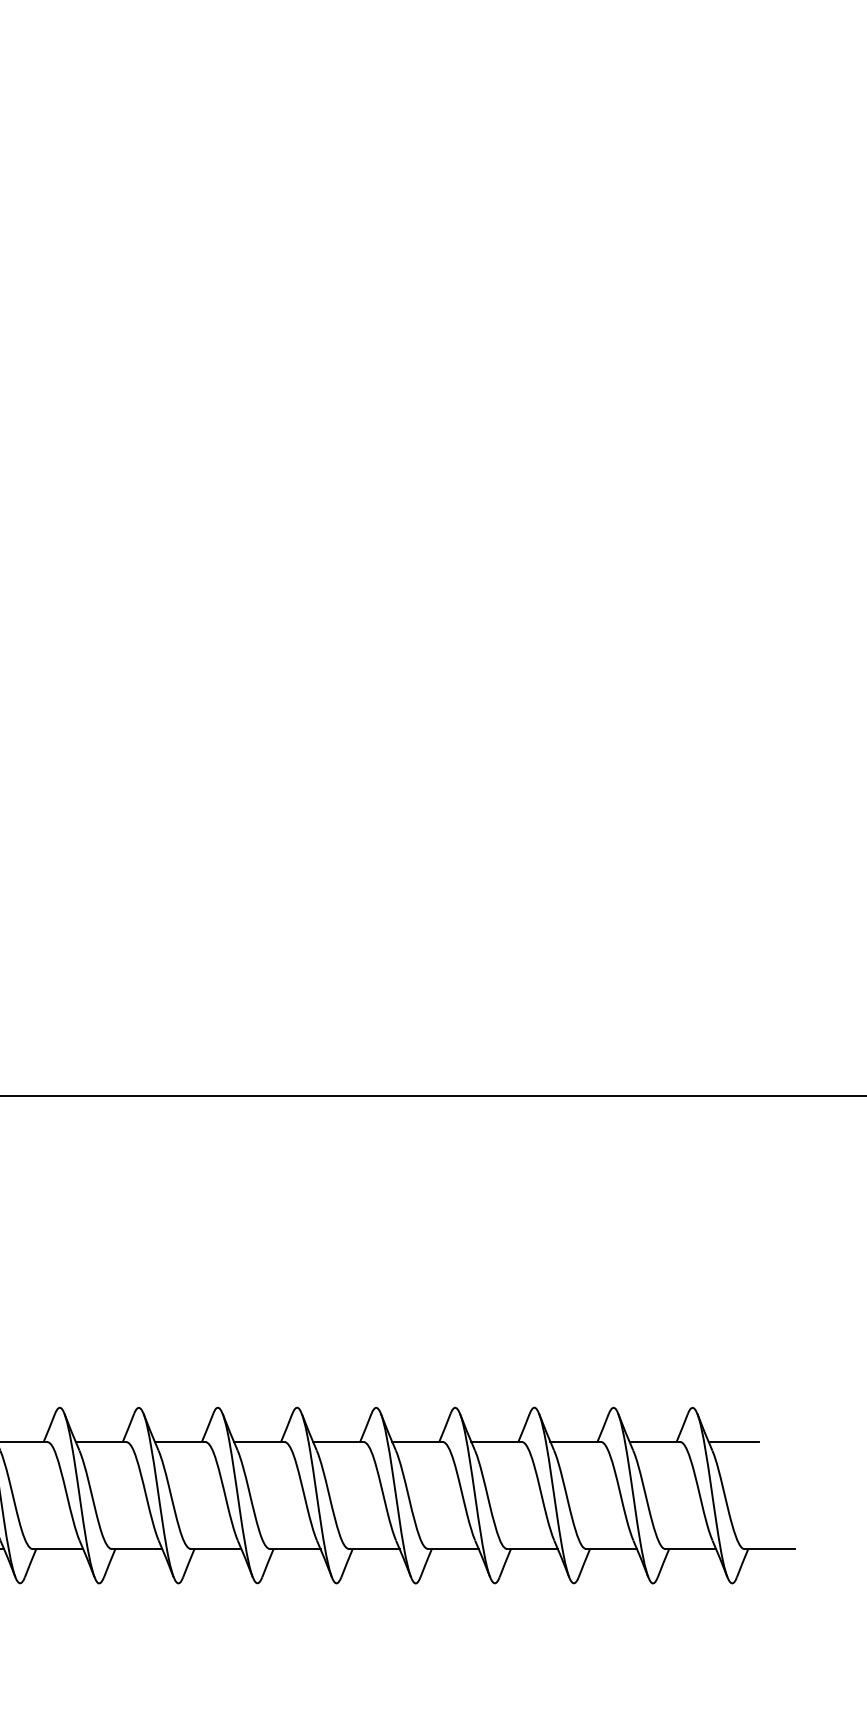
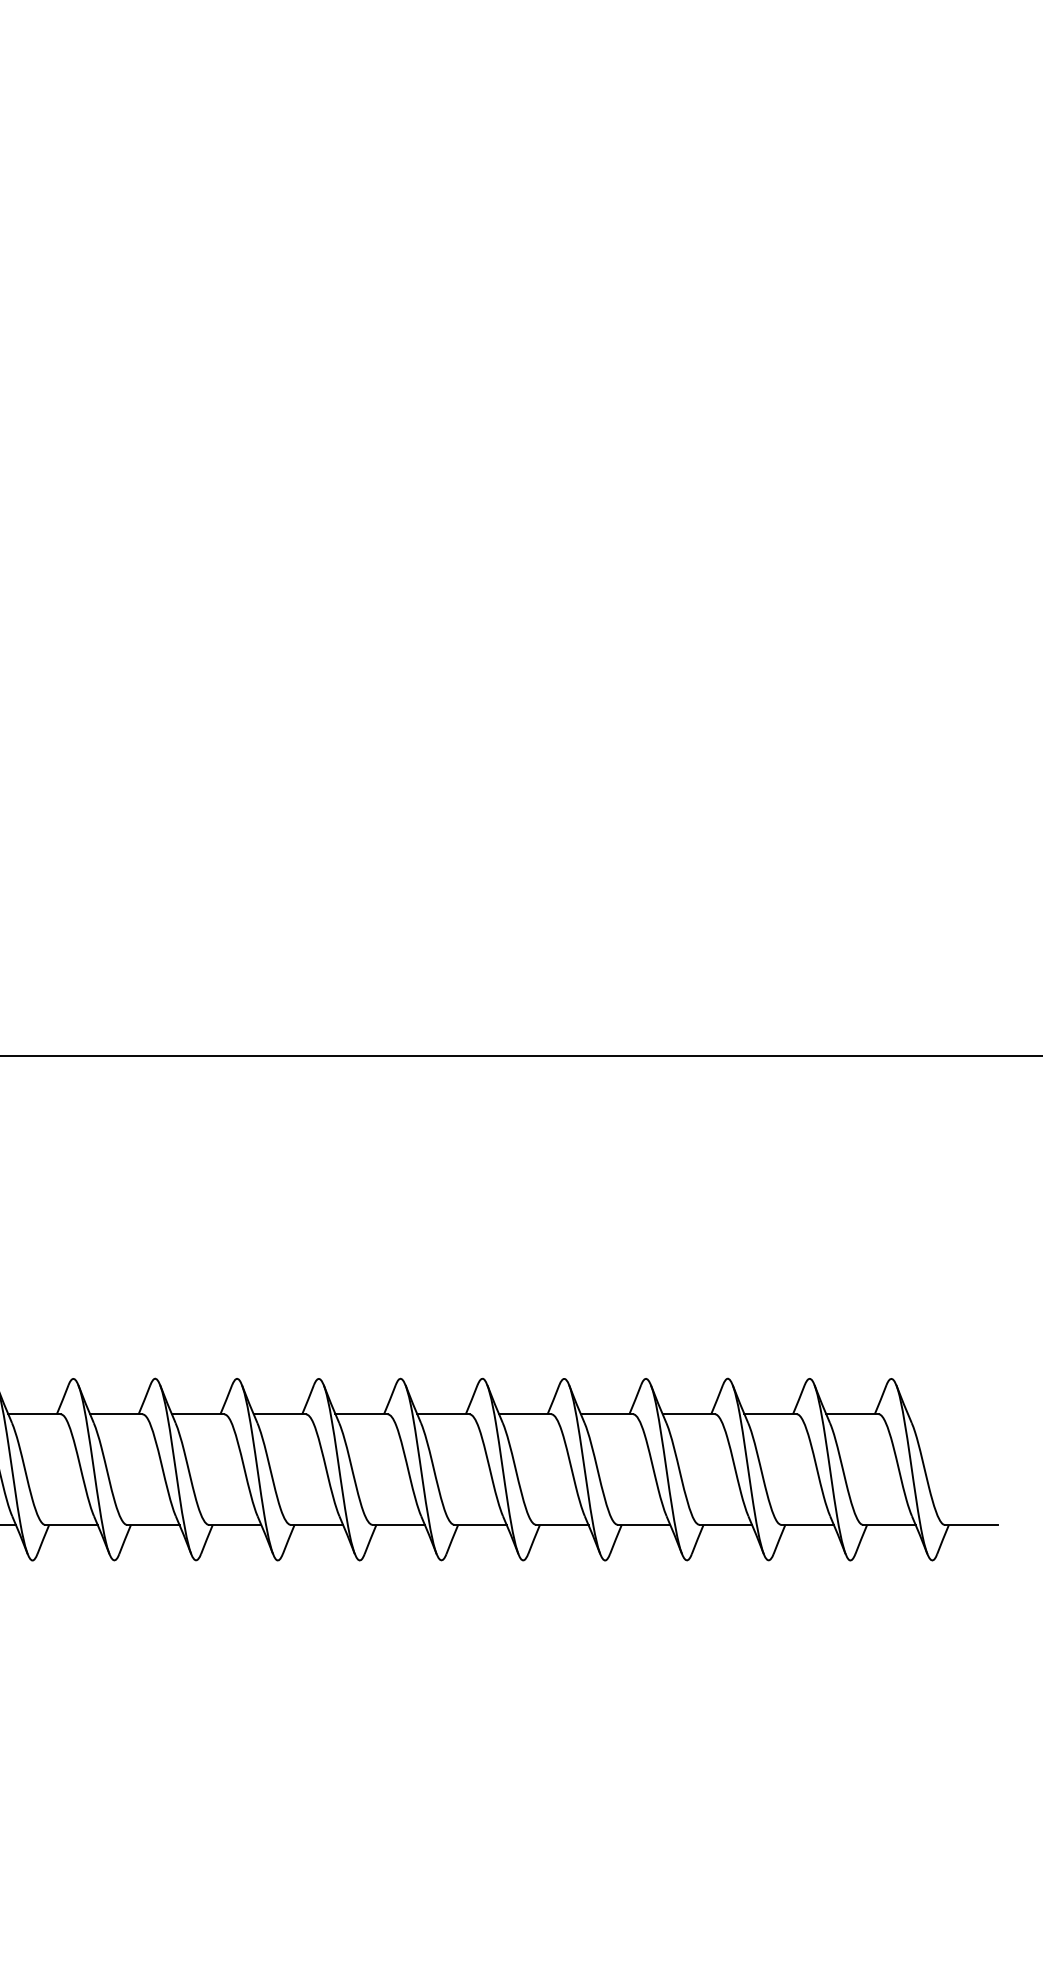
line: (734, 1442) -> (934, 1414), removed

